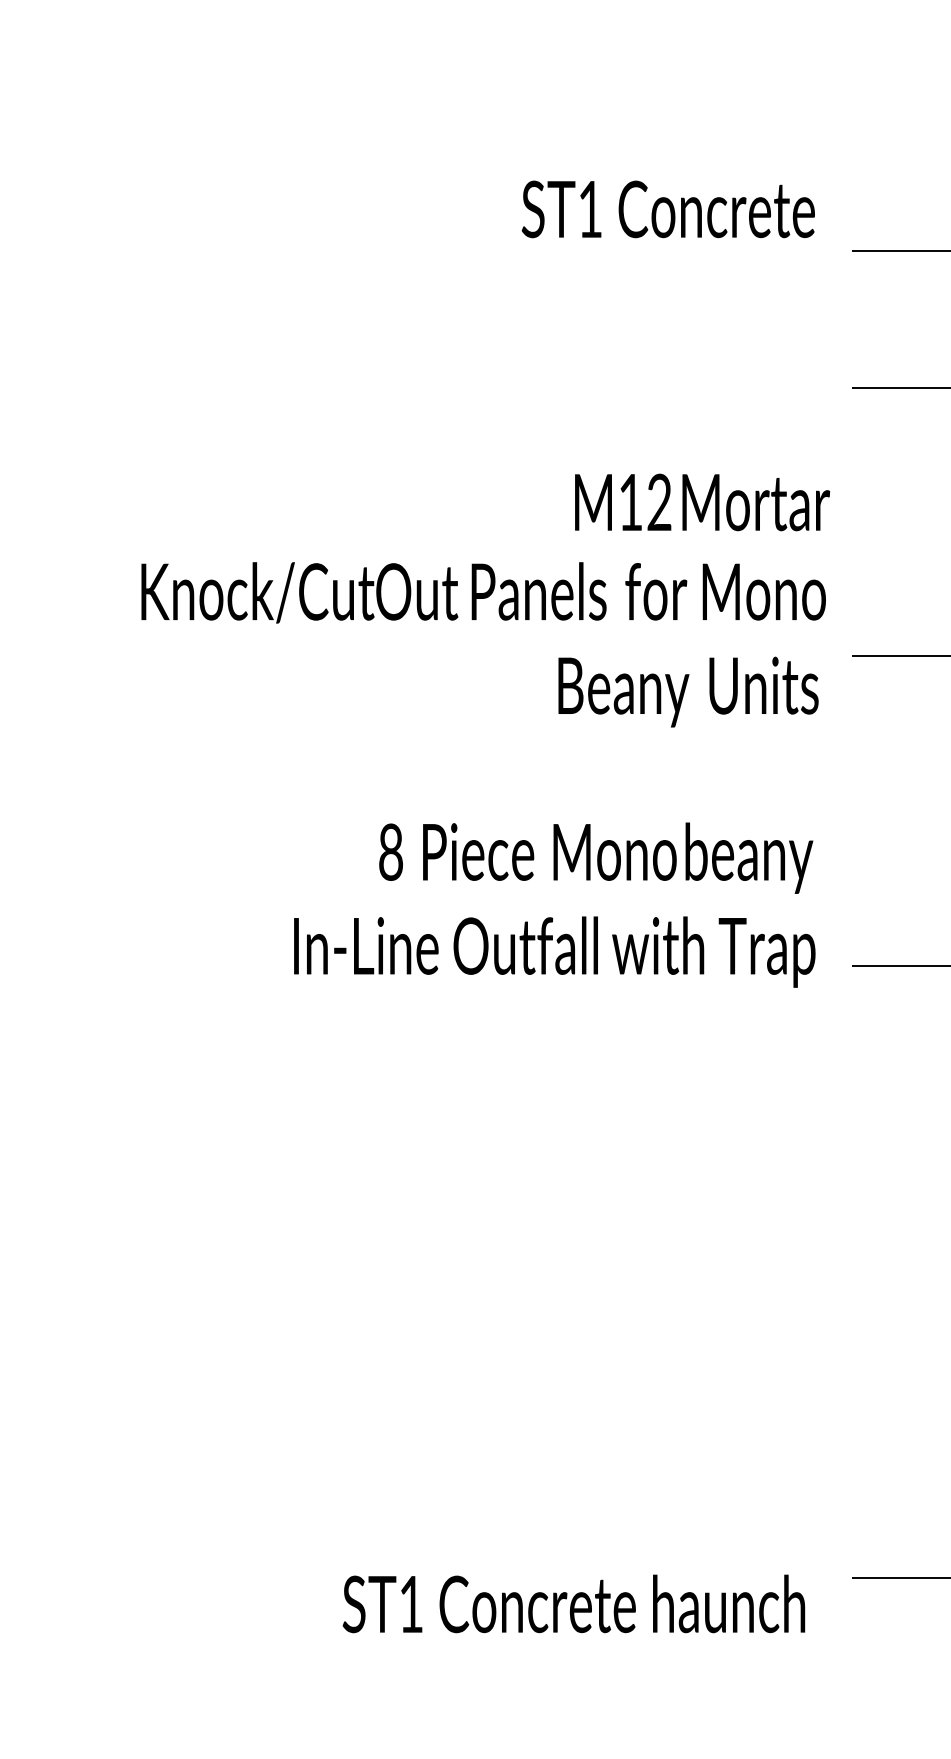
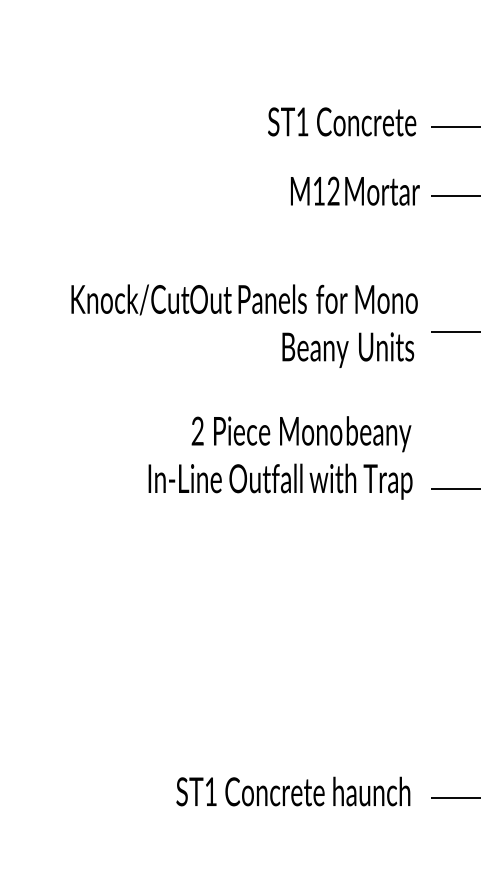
text: (669, 208) -> (342, 121), moved
text: (702, 501) -> (355, 190), moved
text: (390, 852) -> (197, 431), 8 -> 2
text: (574, 1603) -> (293, 791), moved

